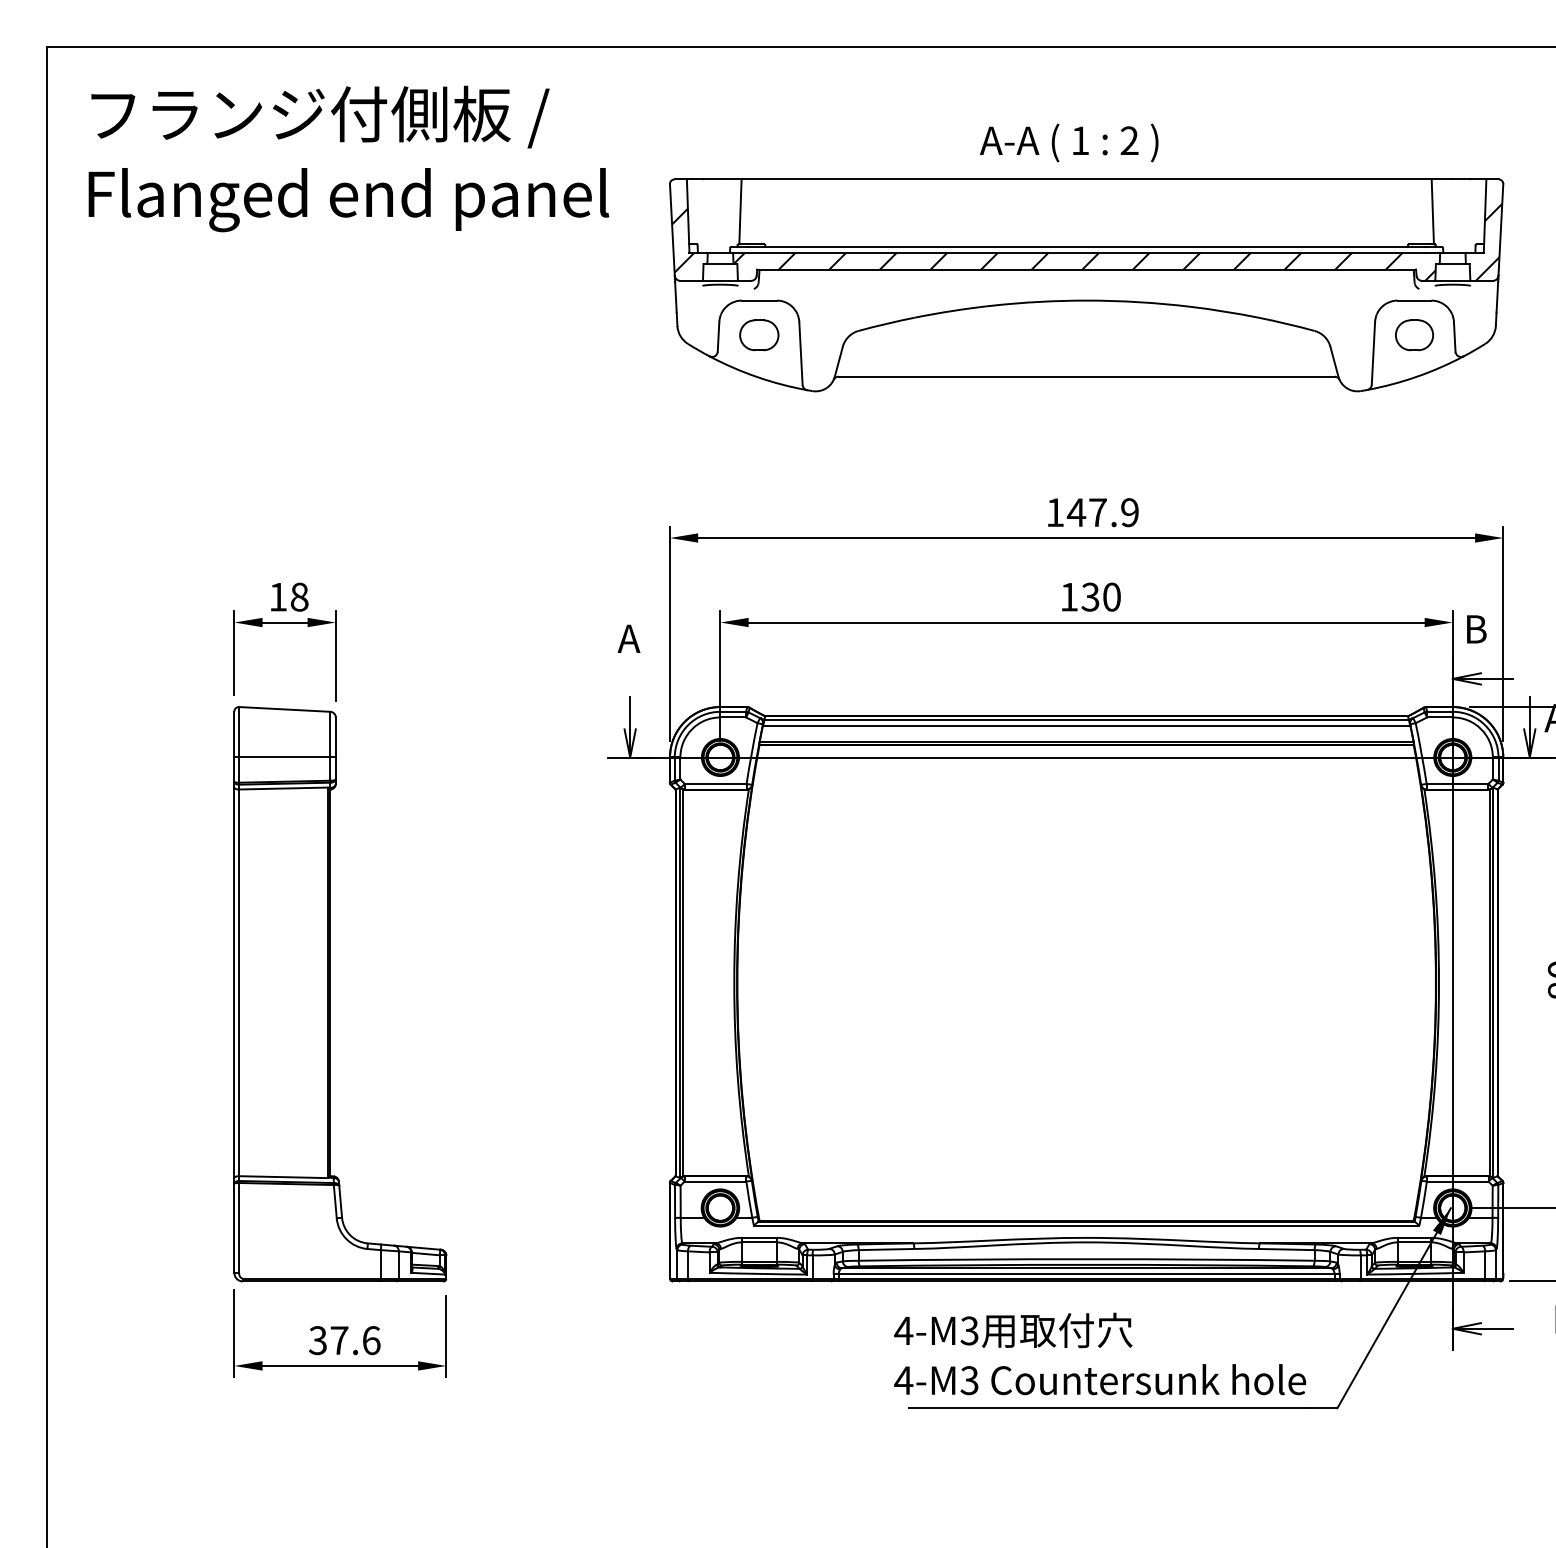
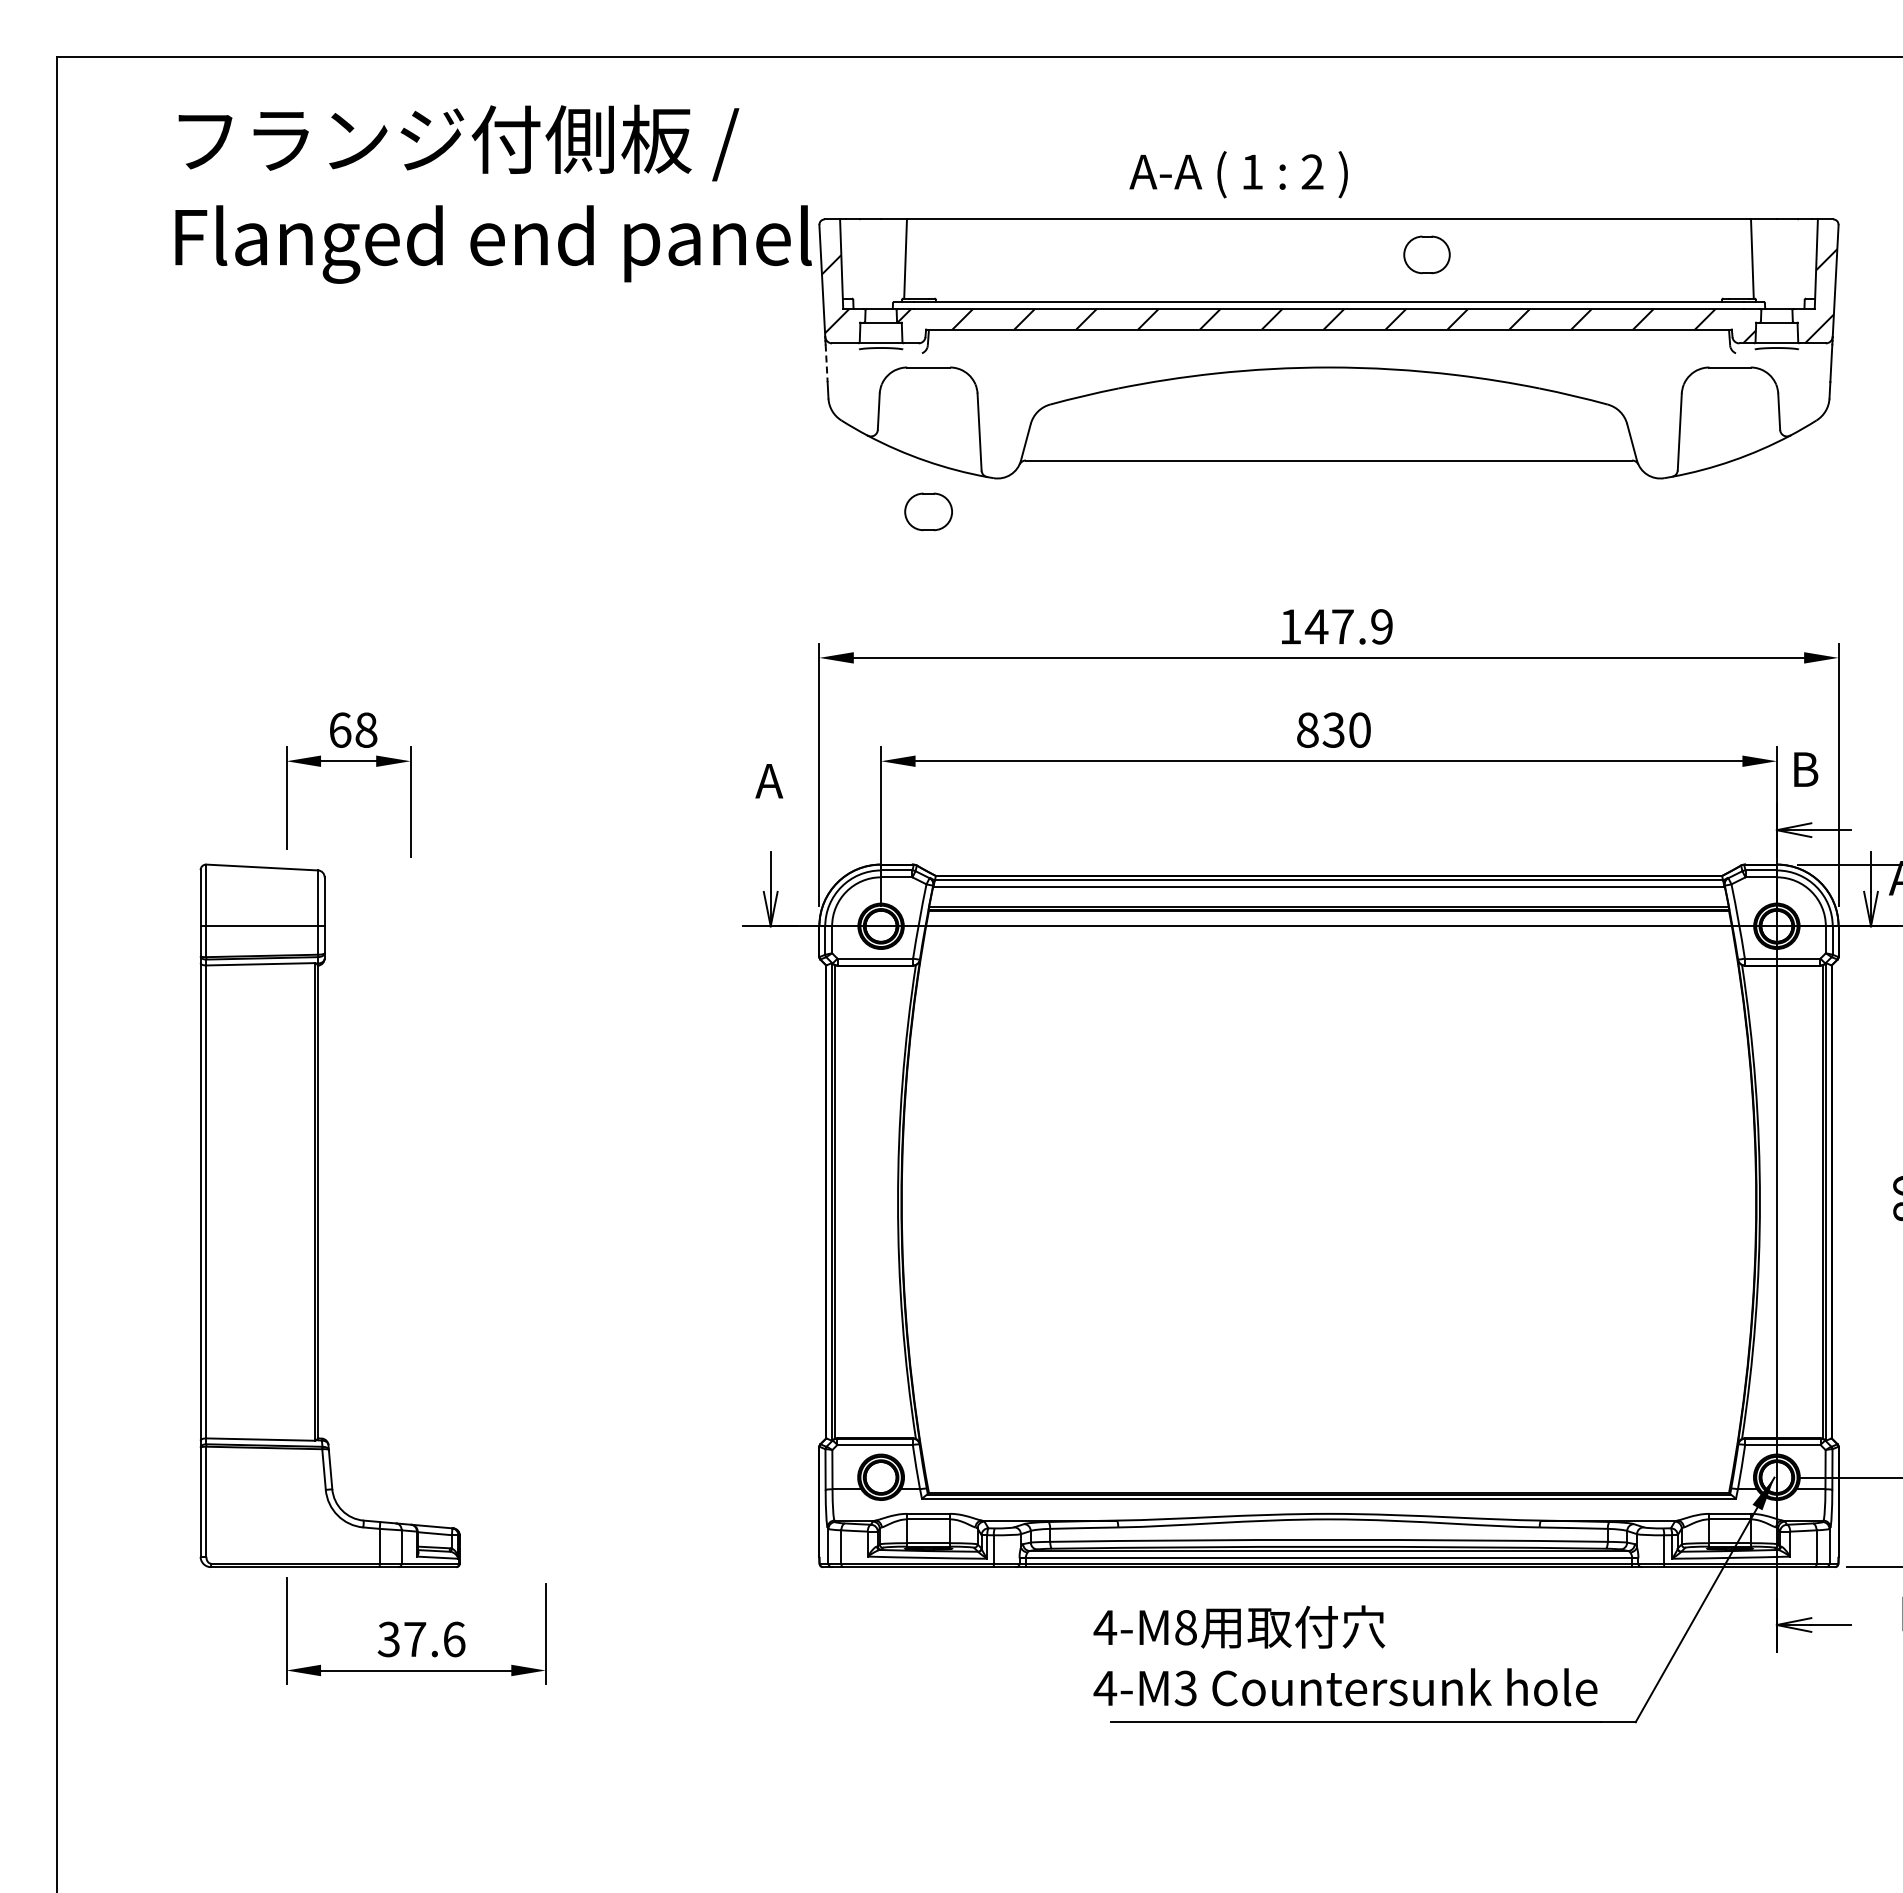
text: (1069, 142) -> (1238, 174), moved
text: (348, 158) -> (493, 193), moved
line: (675, 297) -> (826, 363), solid -> dashed
part: (759, 334) -> (928, 511), moved
part: (1414, 334) -> (1426, 254), moved
text: (278, 596) -> (340, 729), 18 -> 68
text: (1069, 596) -> (1307, 729), 130 -> 830
part: (330, 993) -> (318, 1215), moved
text: (969, 1330) -> (1185, 1627), 4-M3 -> 4-M8

